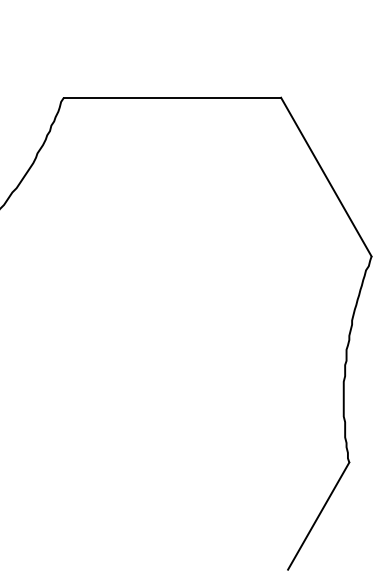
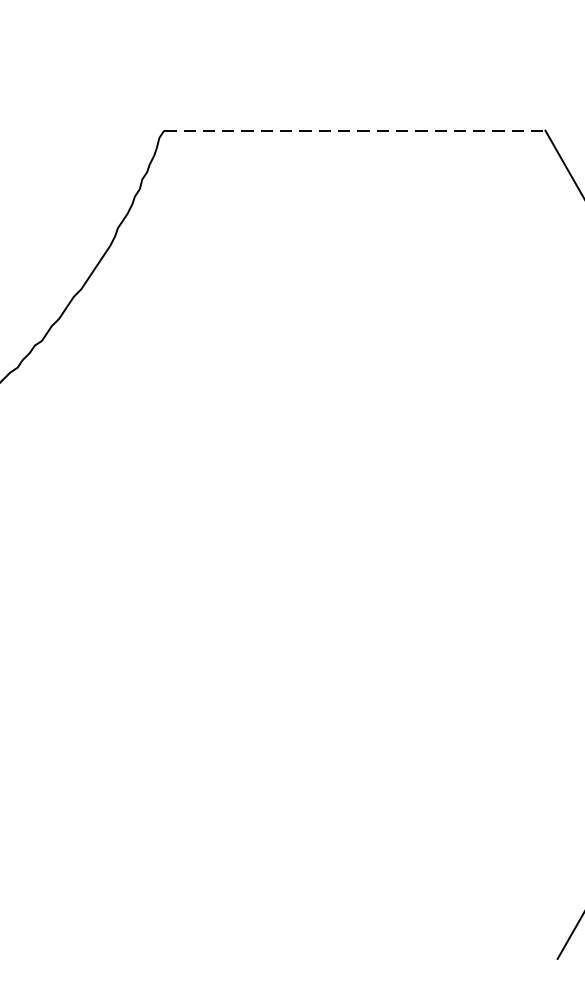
line: (172, 97) -> (354, 130), solid -> dashed

